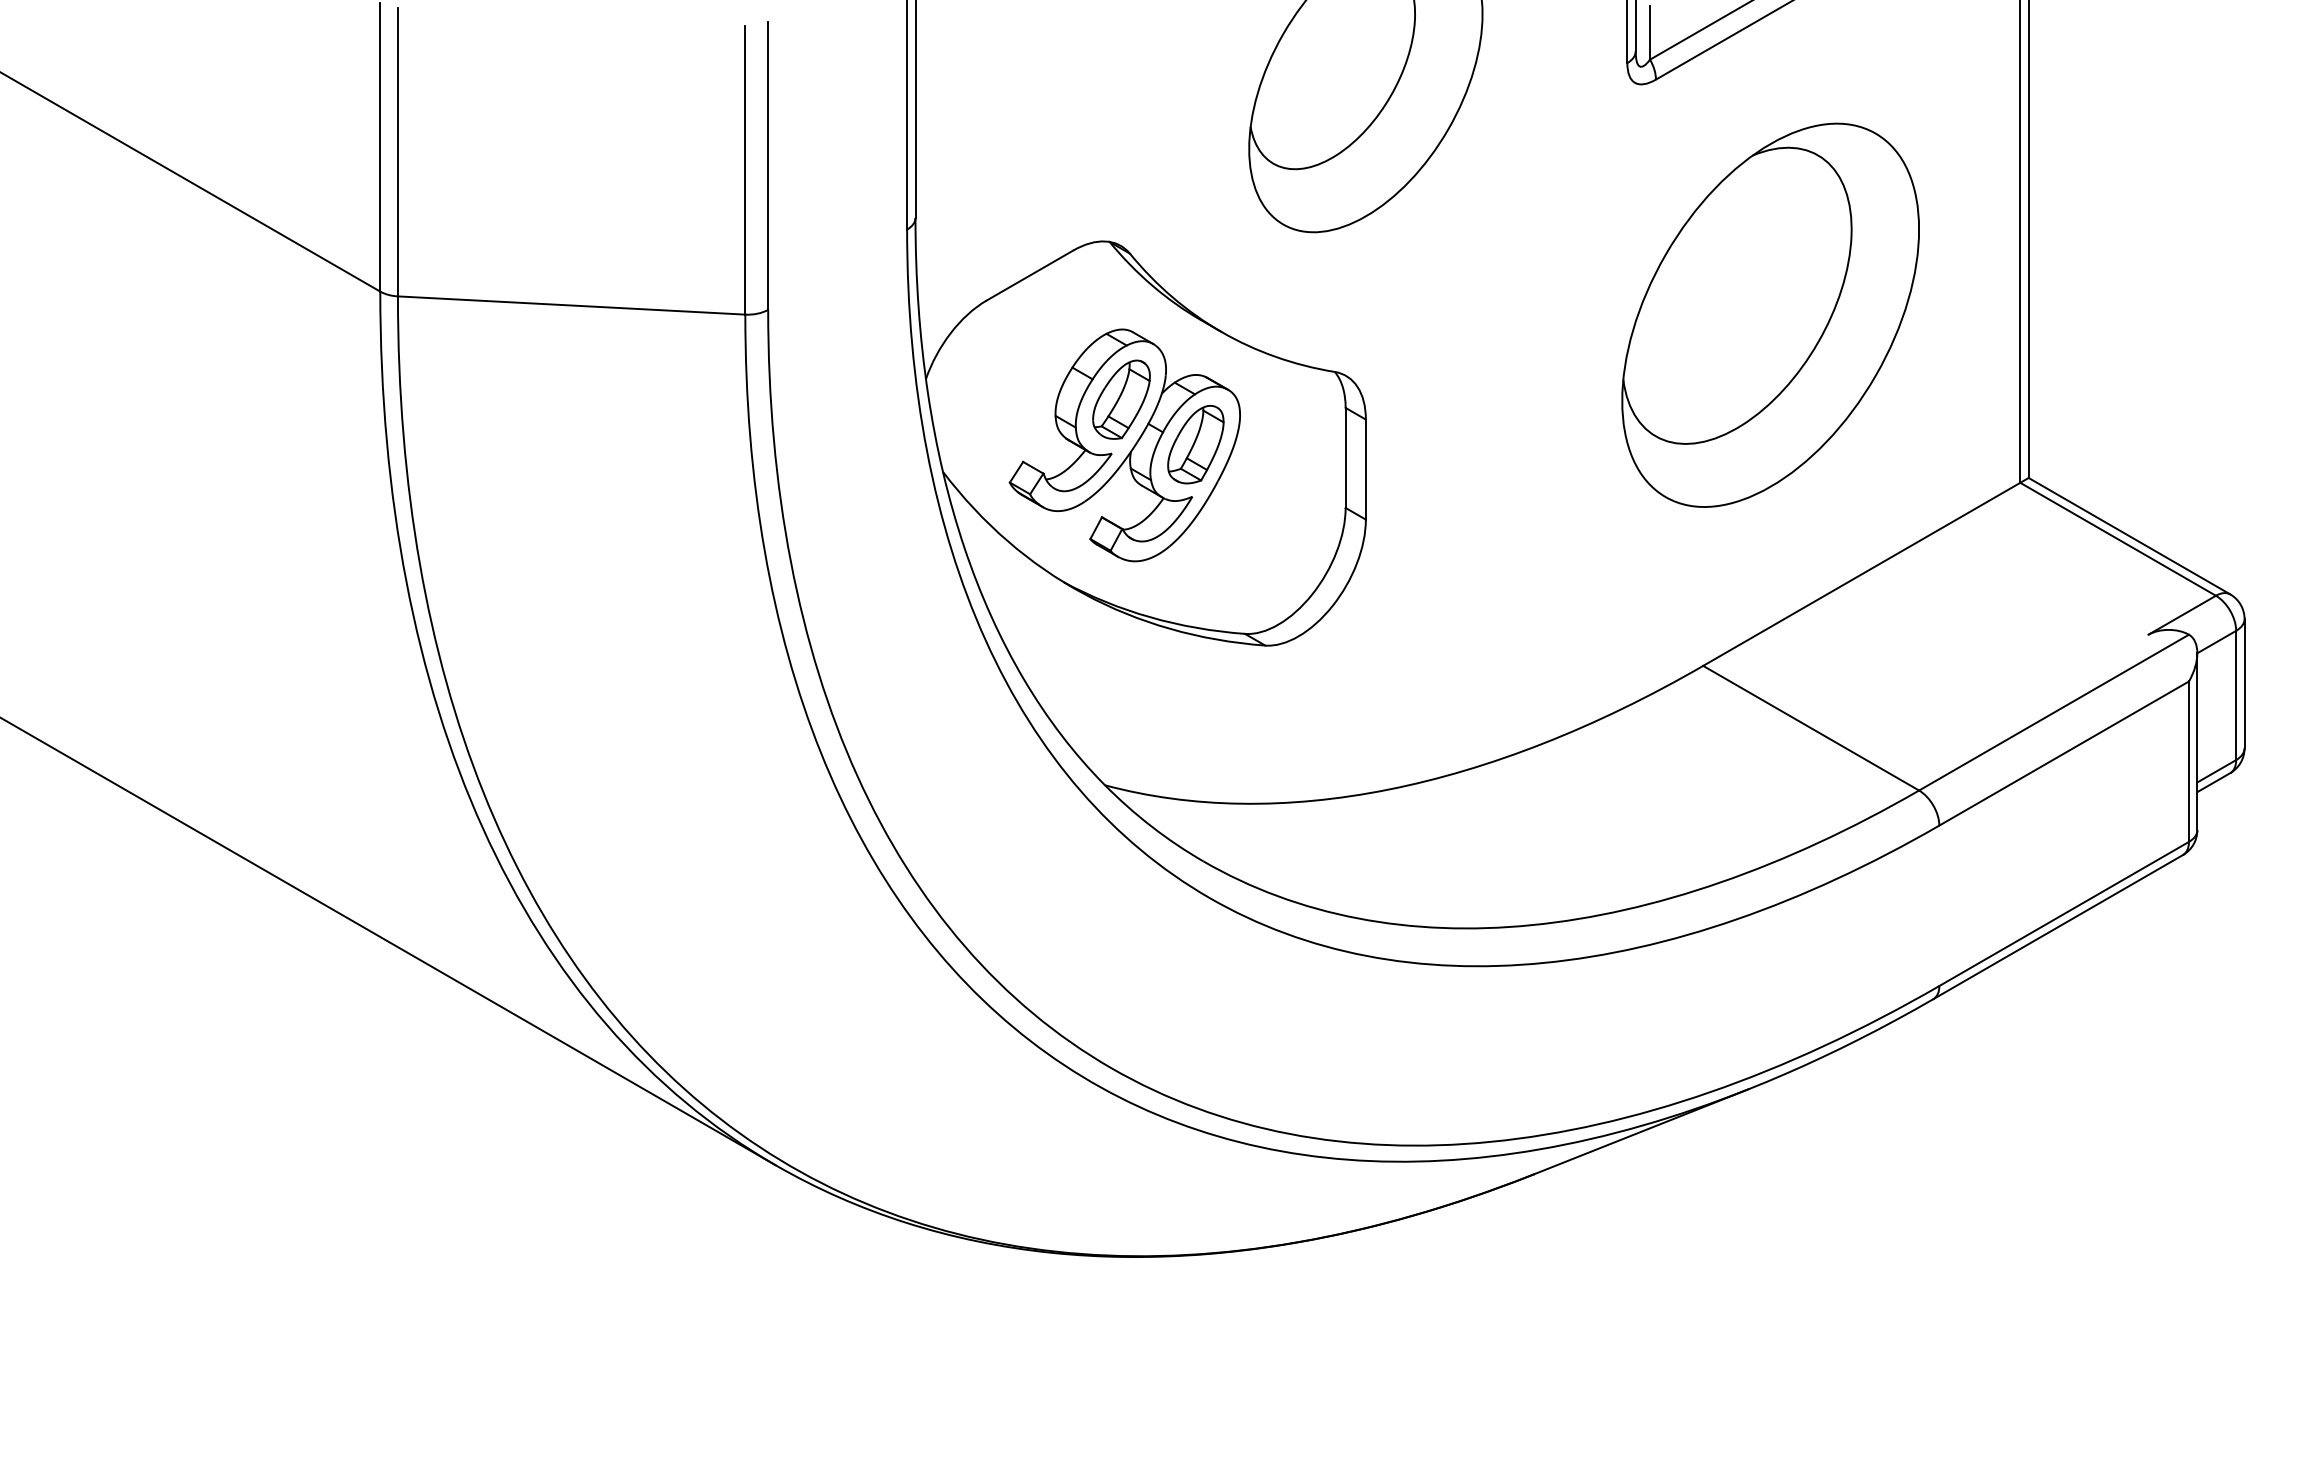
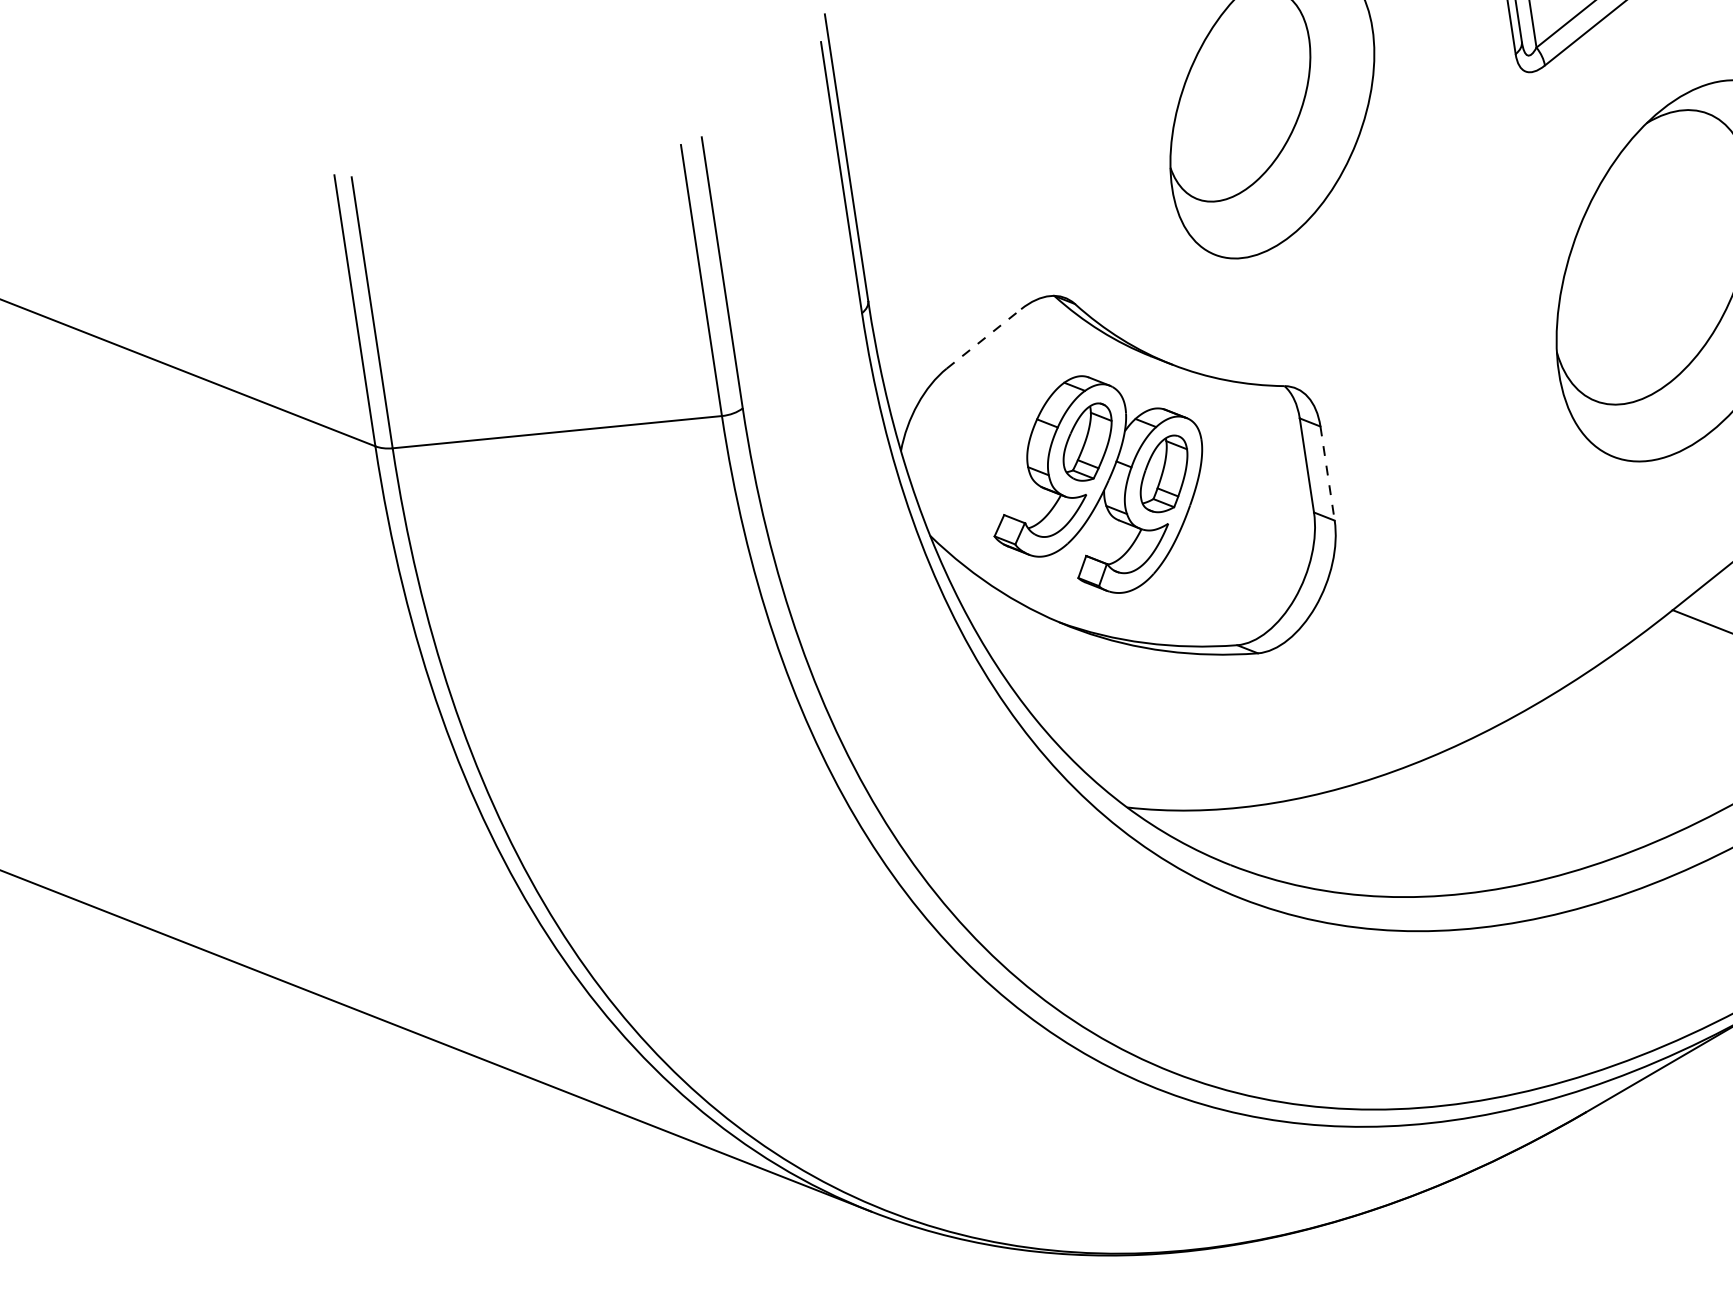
line: (1030, 275) -> (984, 338), solid -> dashed
line: (1365, 470) -> (1327, 474), solid -> dashed

